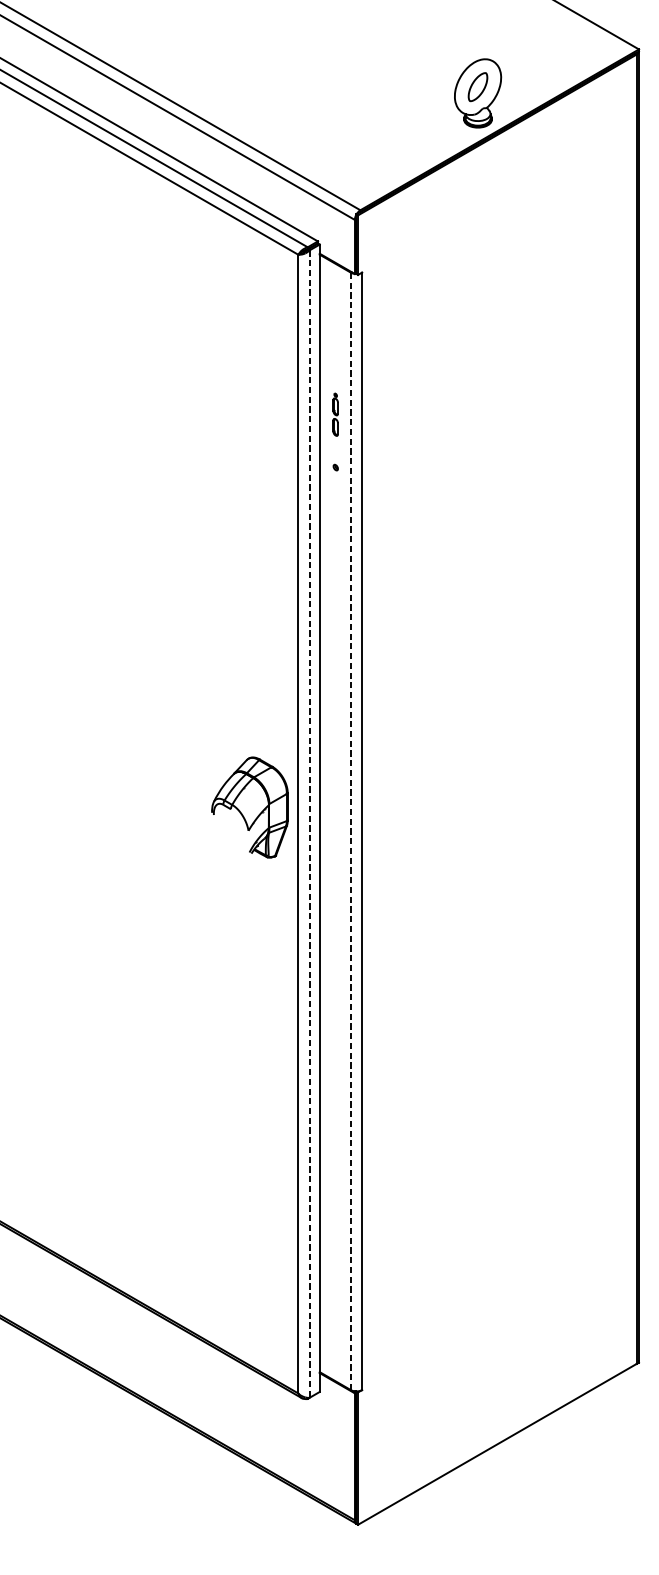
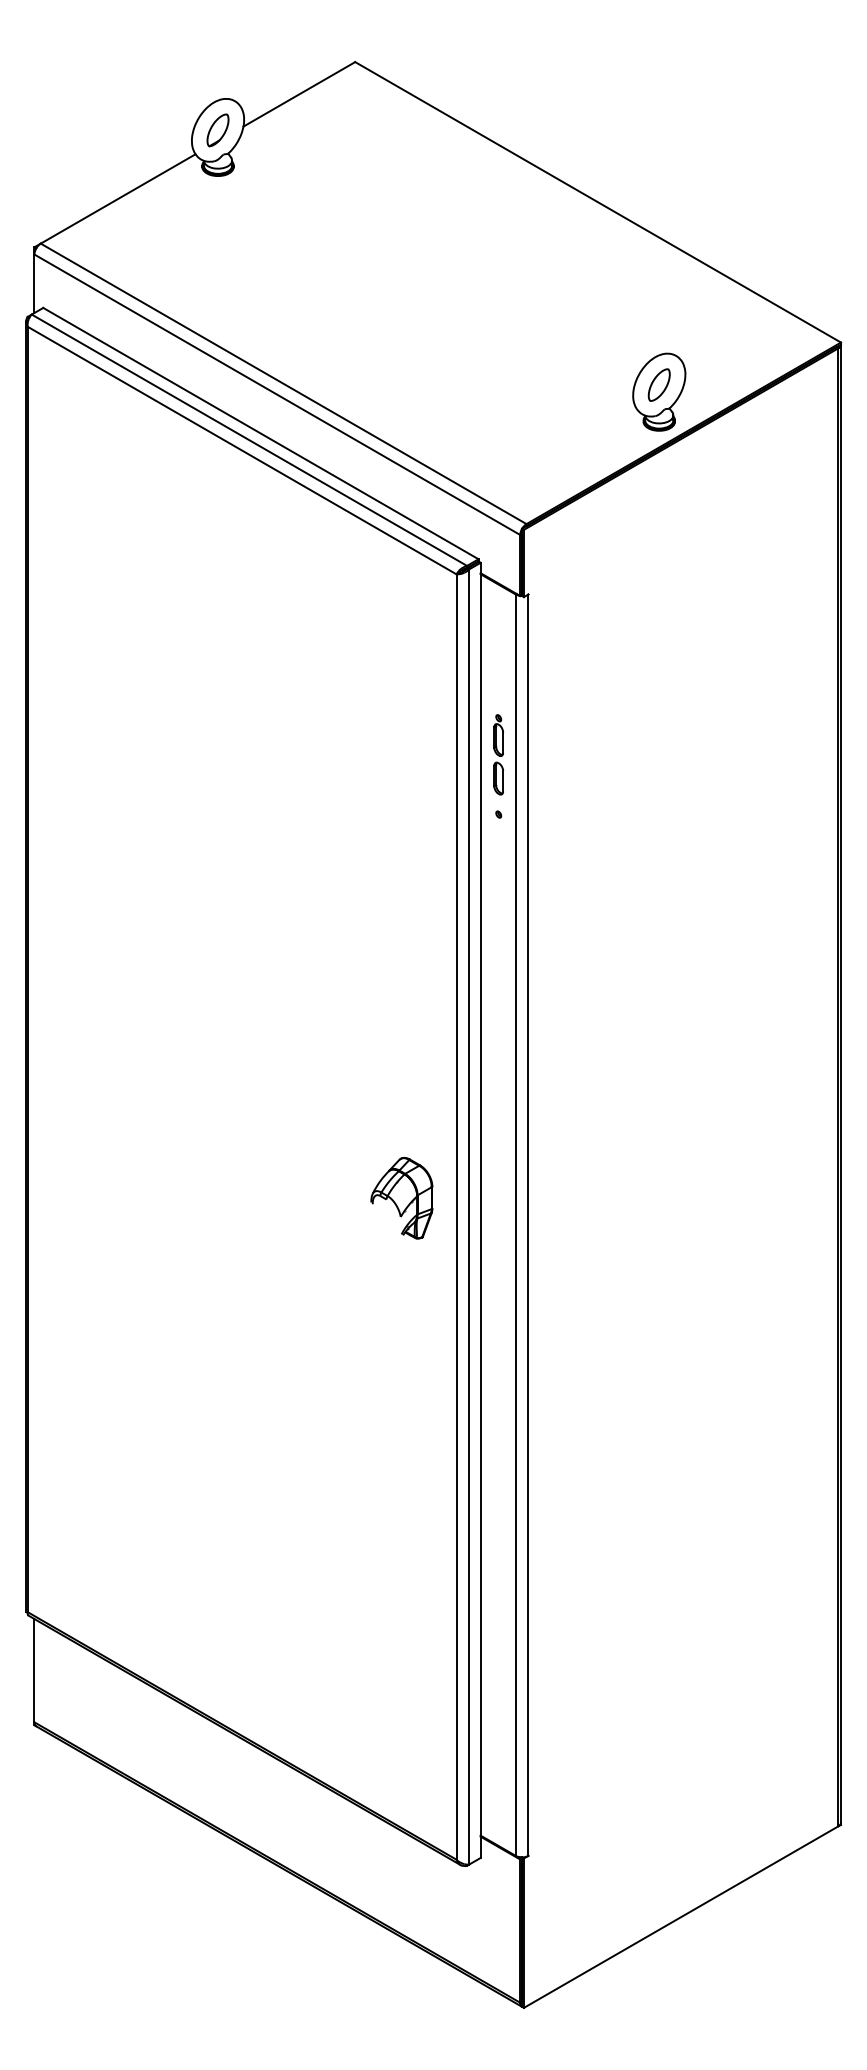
part: (335, 414) -> (498, 754), size x1.67
part: (249, 806) -> (401, 1197), size x0.71
line: (309, 824) -> (469, 1217), dashed -> solid
line: (350, 831) -> (515, 1225), dashed -> solid

